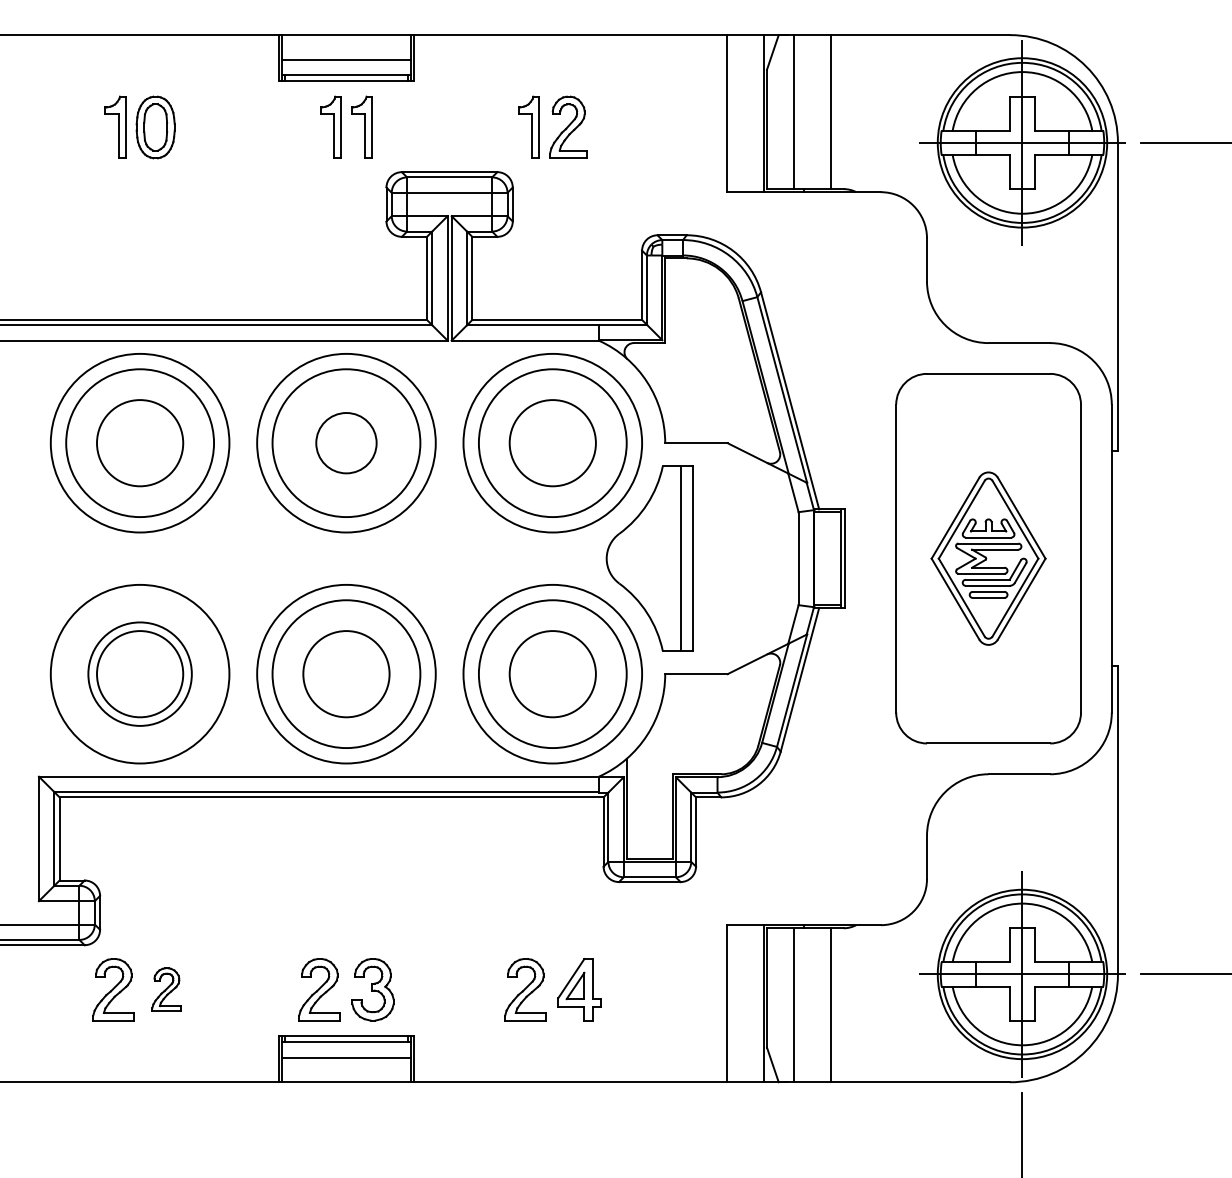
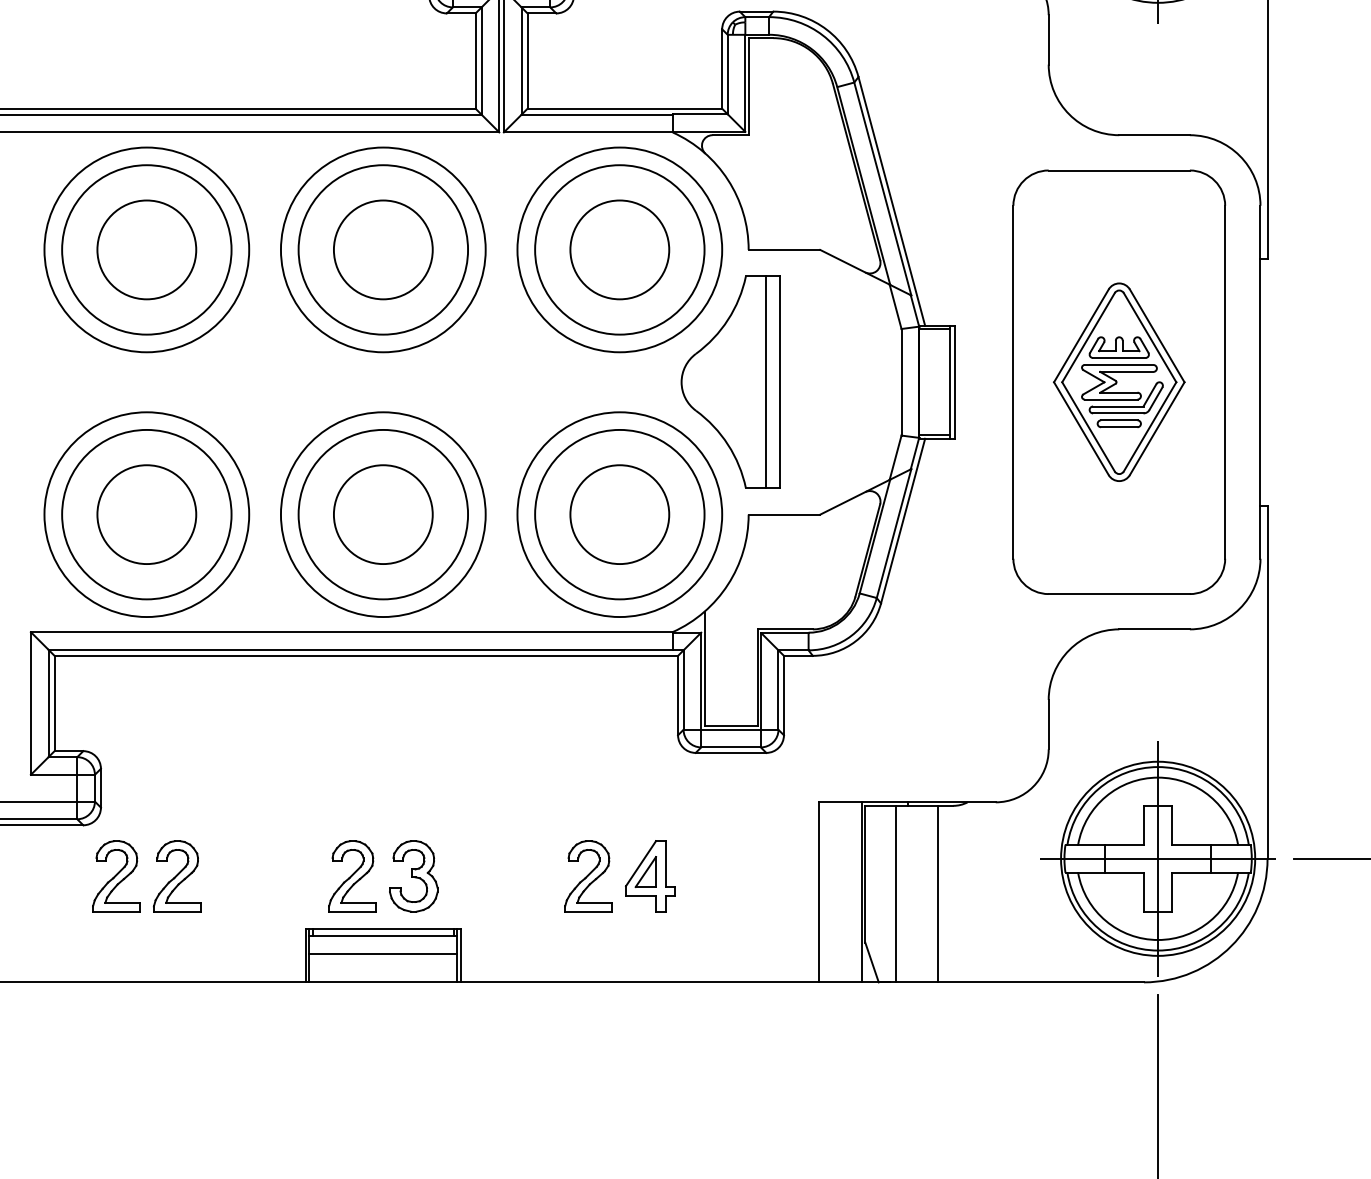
circle: (346, 443) -> (383, 250), size x1.43
circle: (140, 674) -> (147, 515), size x1.43
part: (166, 989) -> (177, 876), size x1.43

